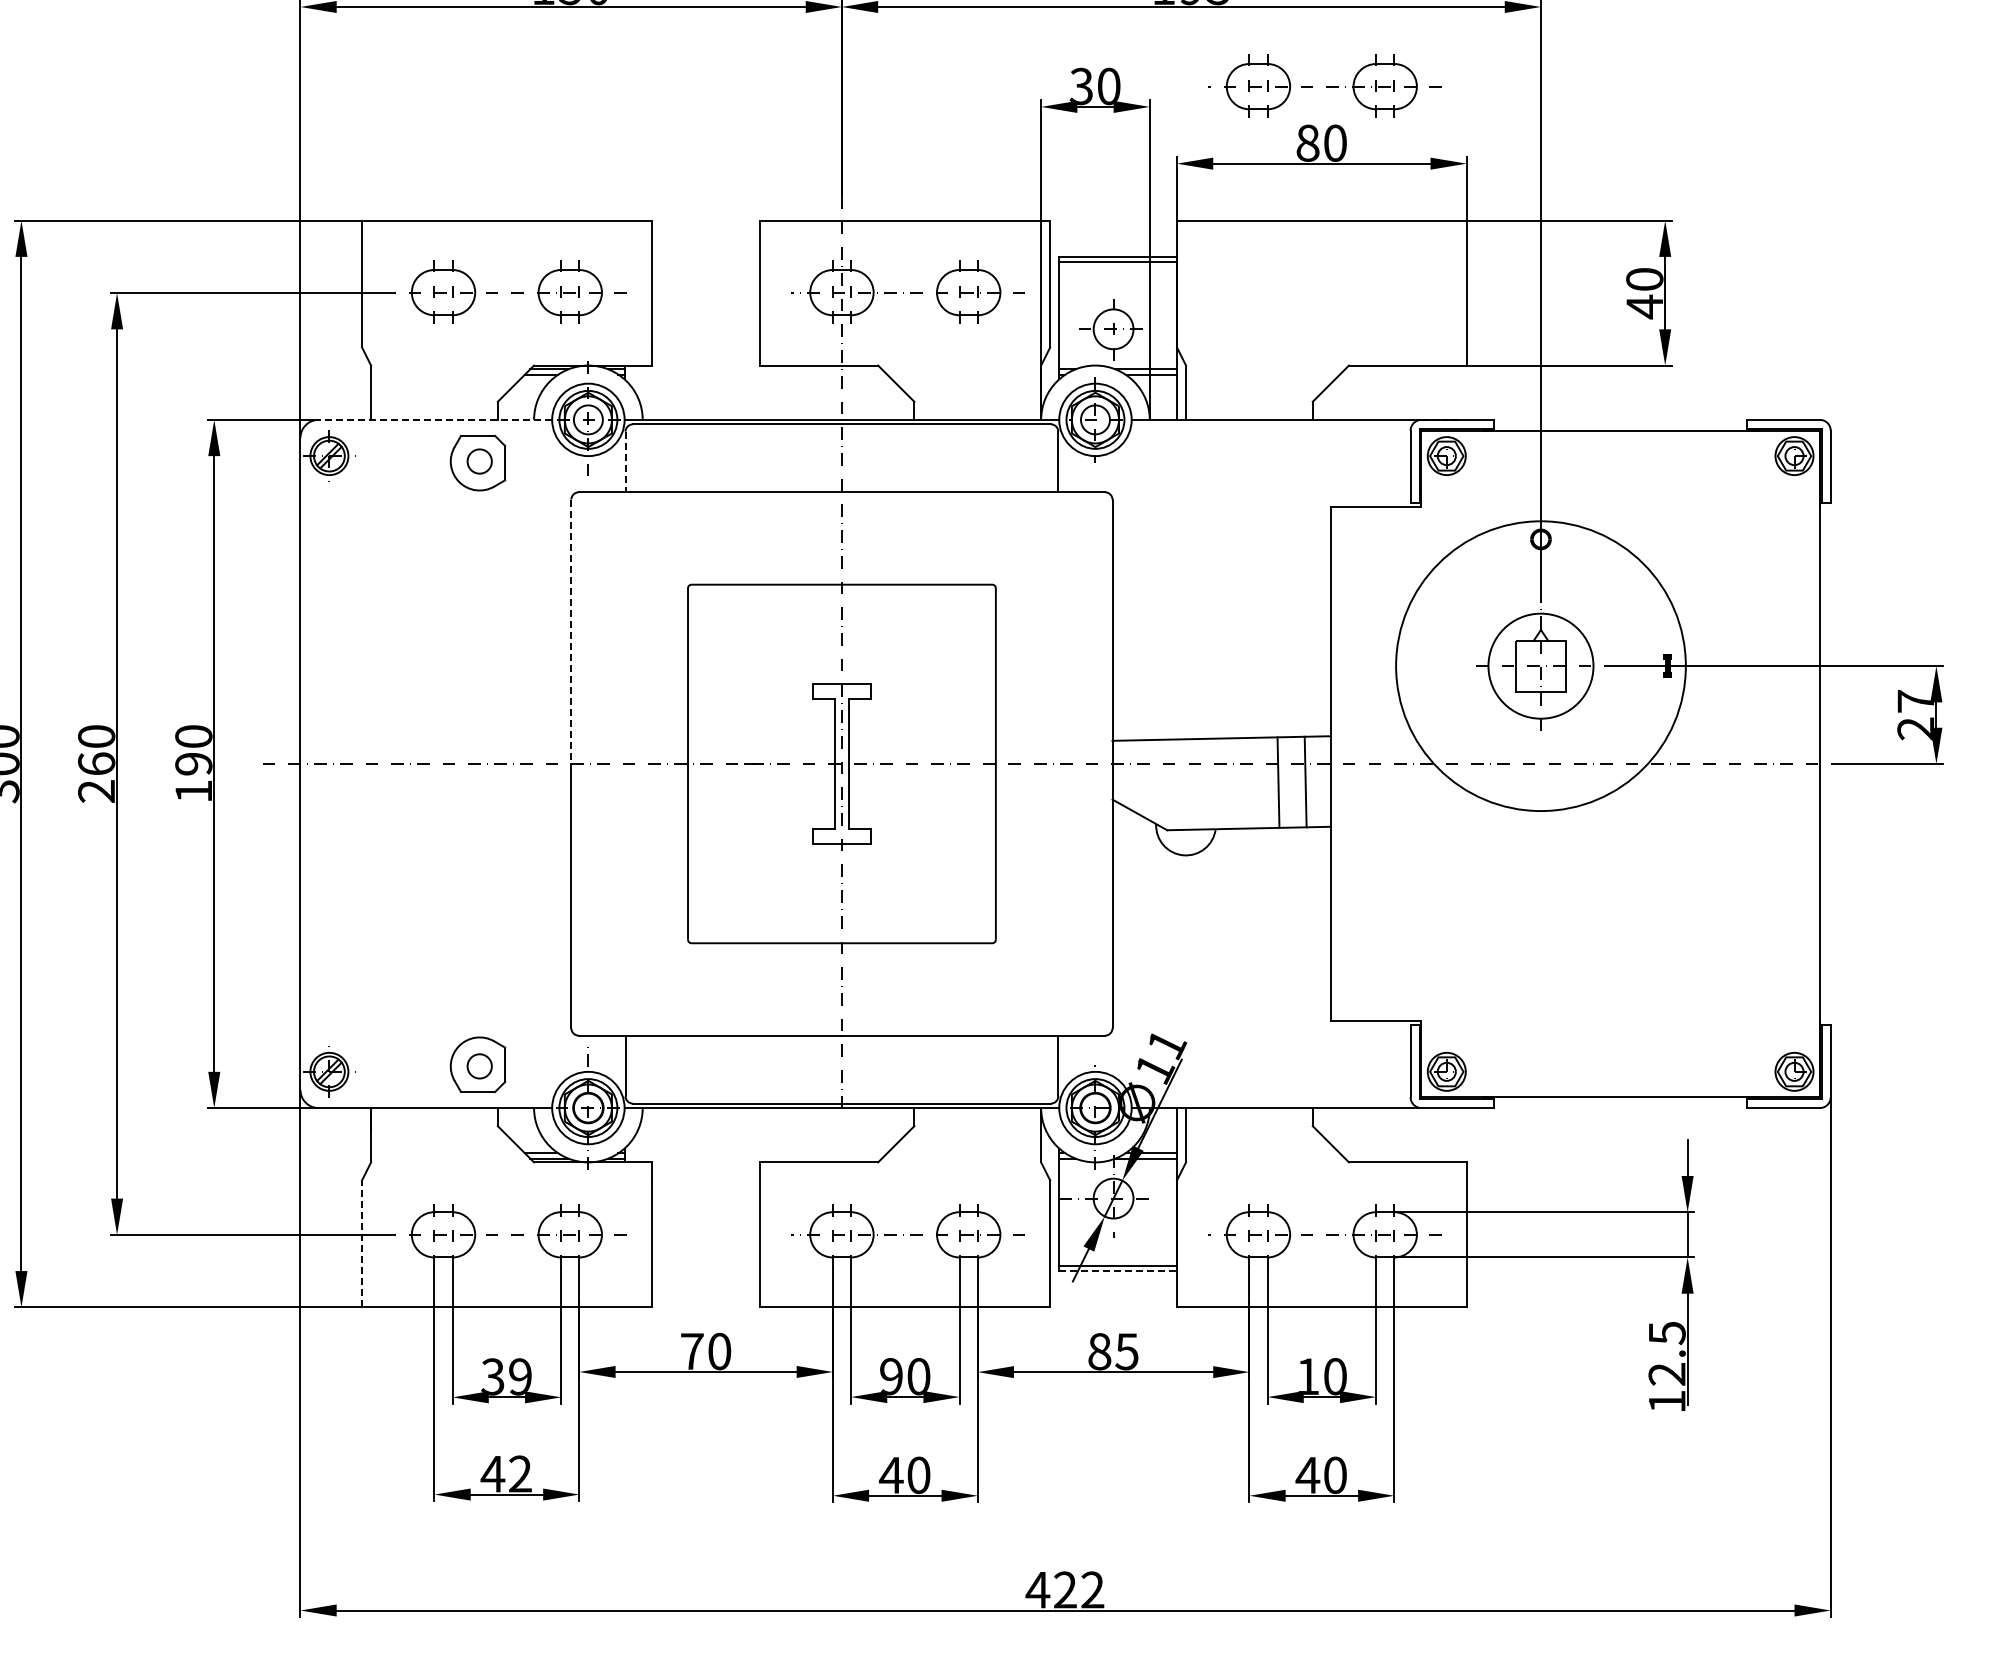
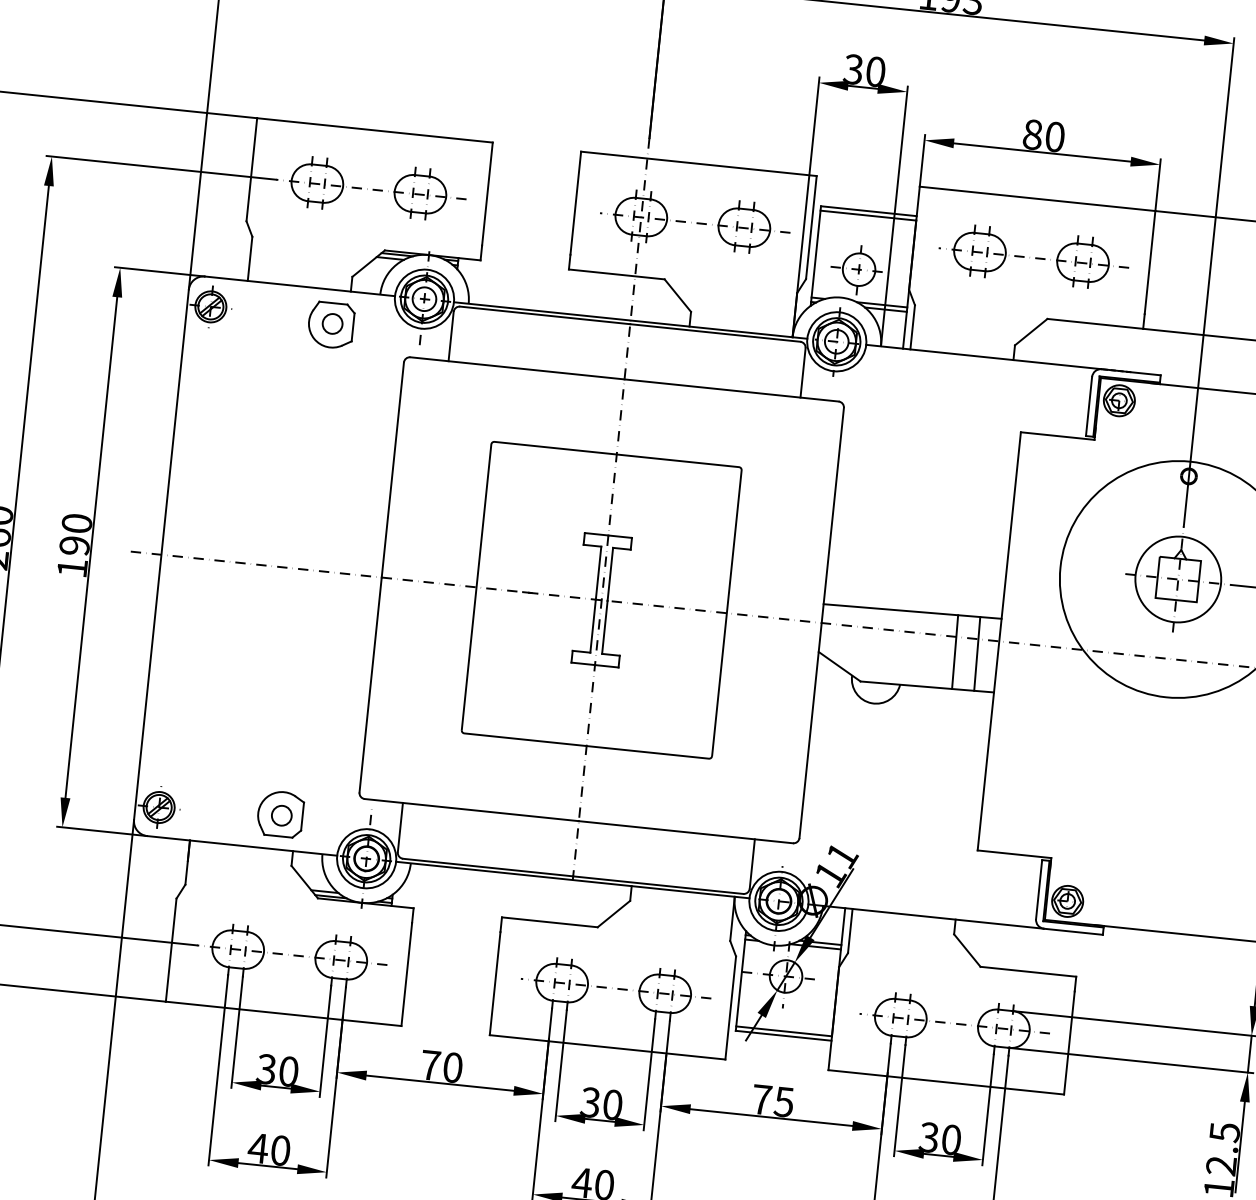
part: (1324, 85) -> (1033, 256), moved
line: (435, 419) -> (300, 286), dashed -> solid
line: (625, 462) -> (451, 336), dashed -> solid
line: (571, 632) -> (392, 470), dashed -> solid
line: (362, 1243) -> (171, 949), dashed -> solid
line: (1118, 1271) -> (783, 1036), dashed -> solid
text: (1099, 1351) -> (761, 1099), 85 -> 75
text: (520, 1376) -> (288, 1071), 39 -> 30
text: (890, 1376) -> (589, 1102), 90 -> 30
text: (1307, 1376) -> (928, 1137), 10 -> 30
text: (520, 1473) -> (280, 1150), 42 -> 40

